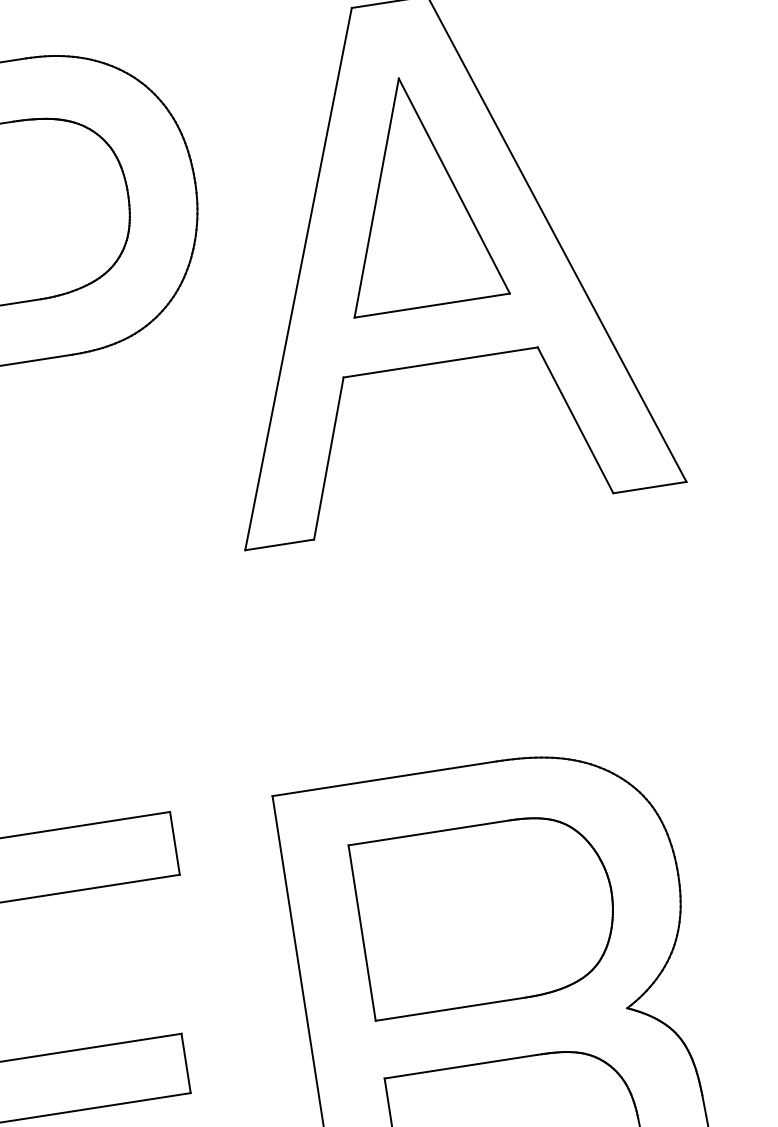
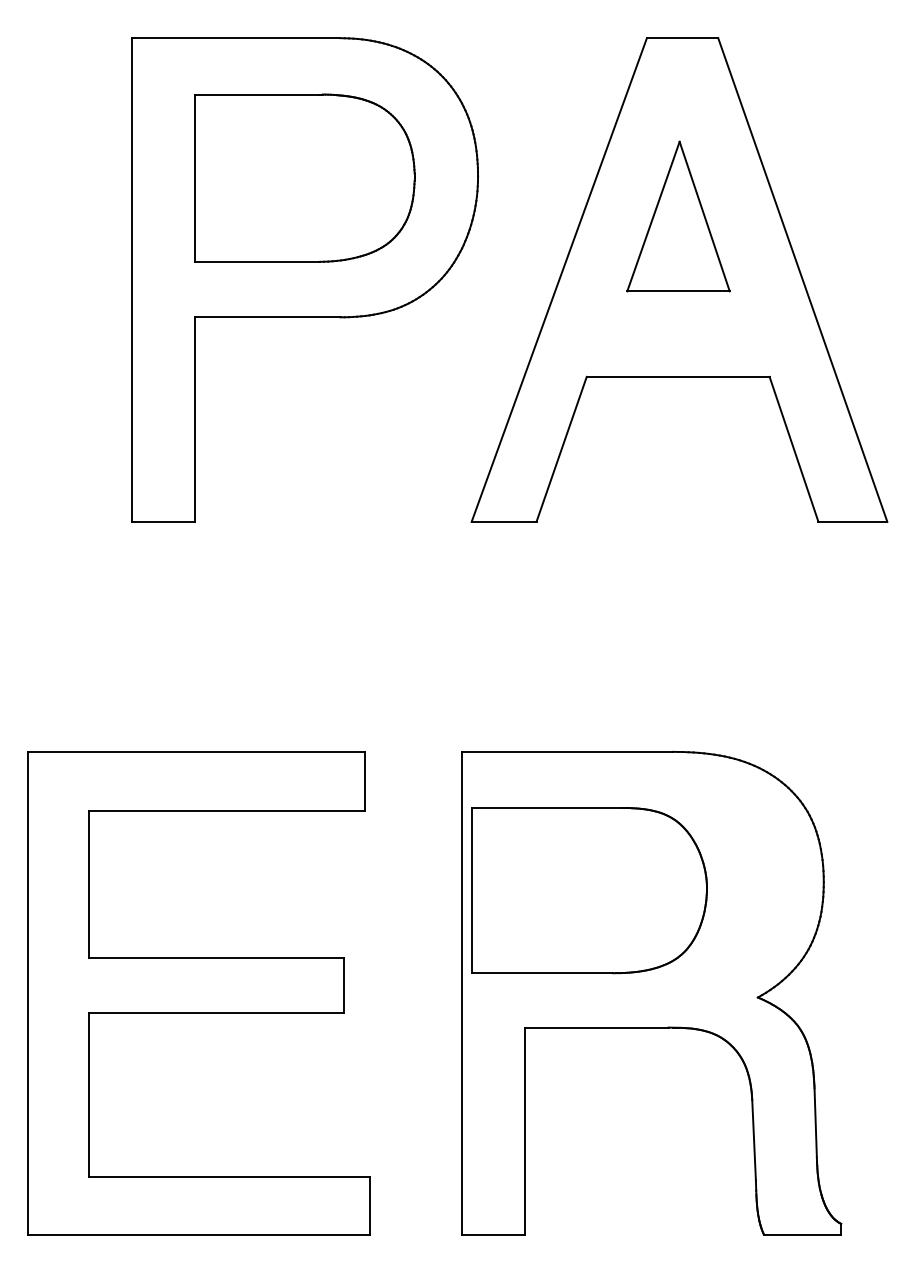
part: (414, 192) -> (678, 216), size x0.7
part: (487, 913) -> (589, 890), moved

